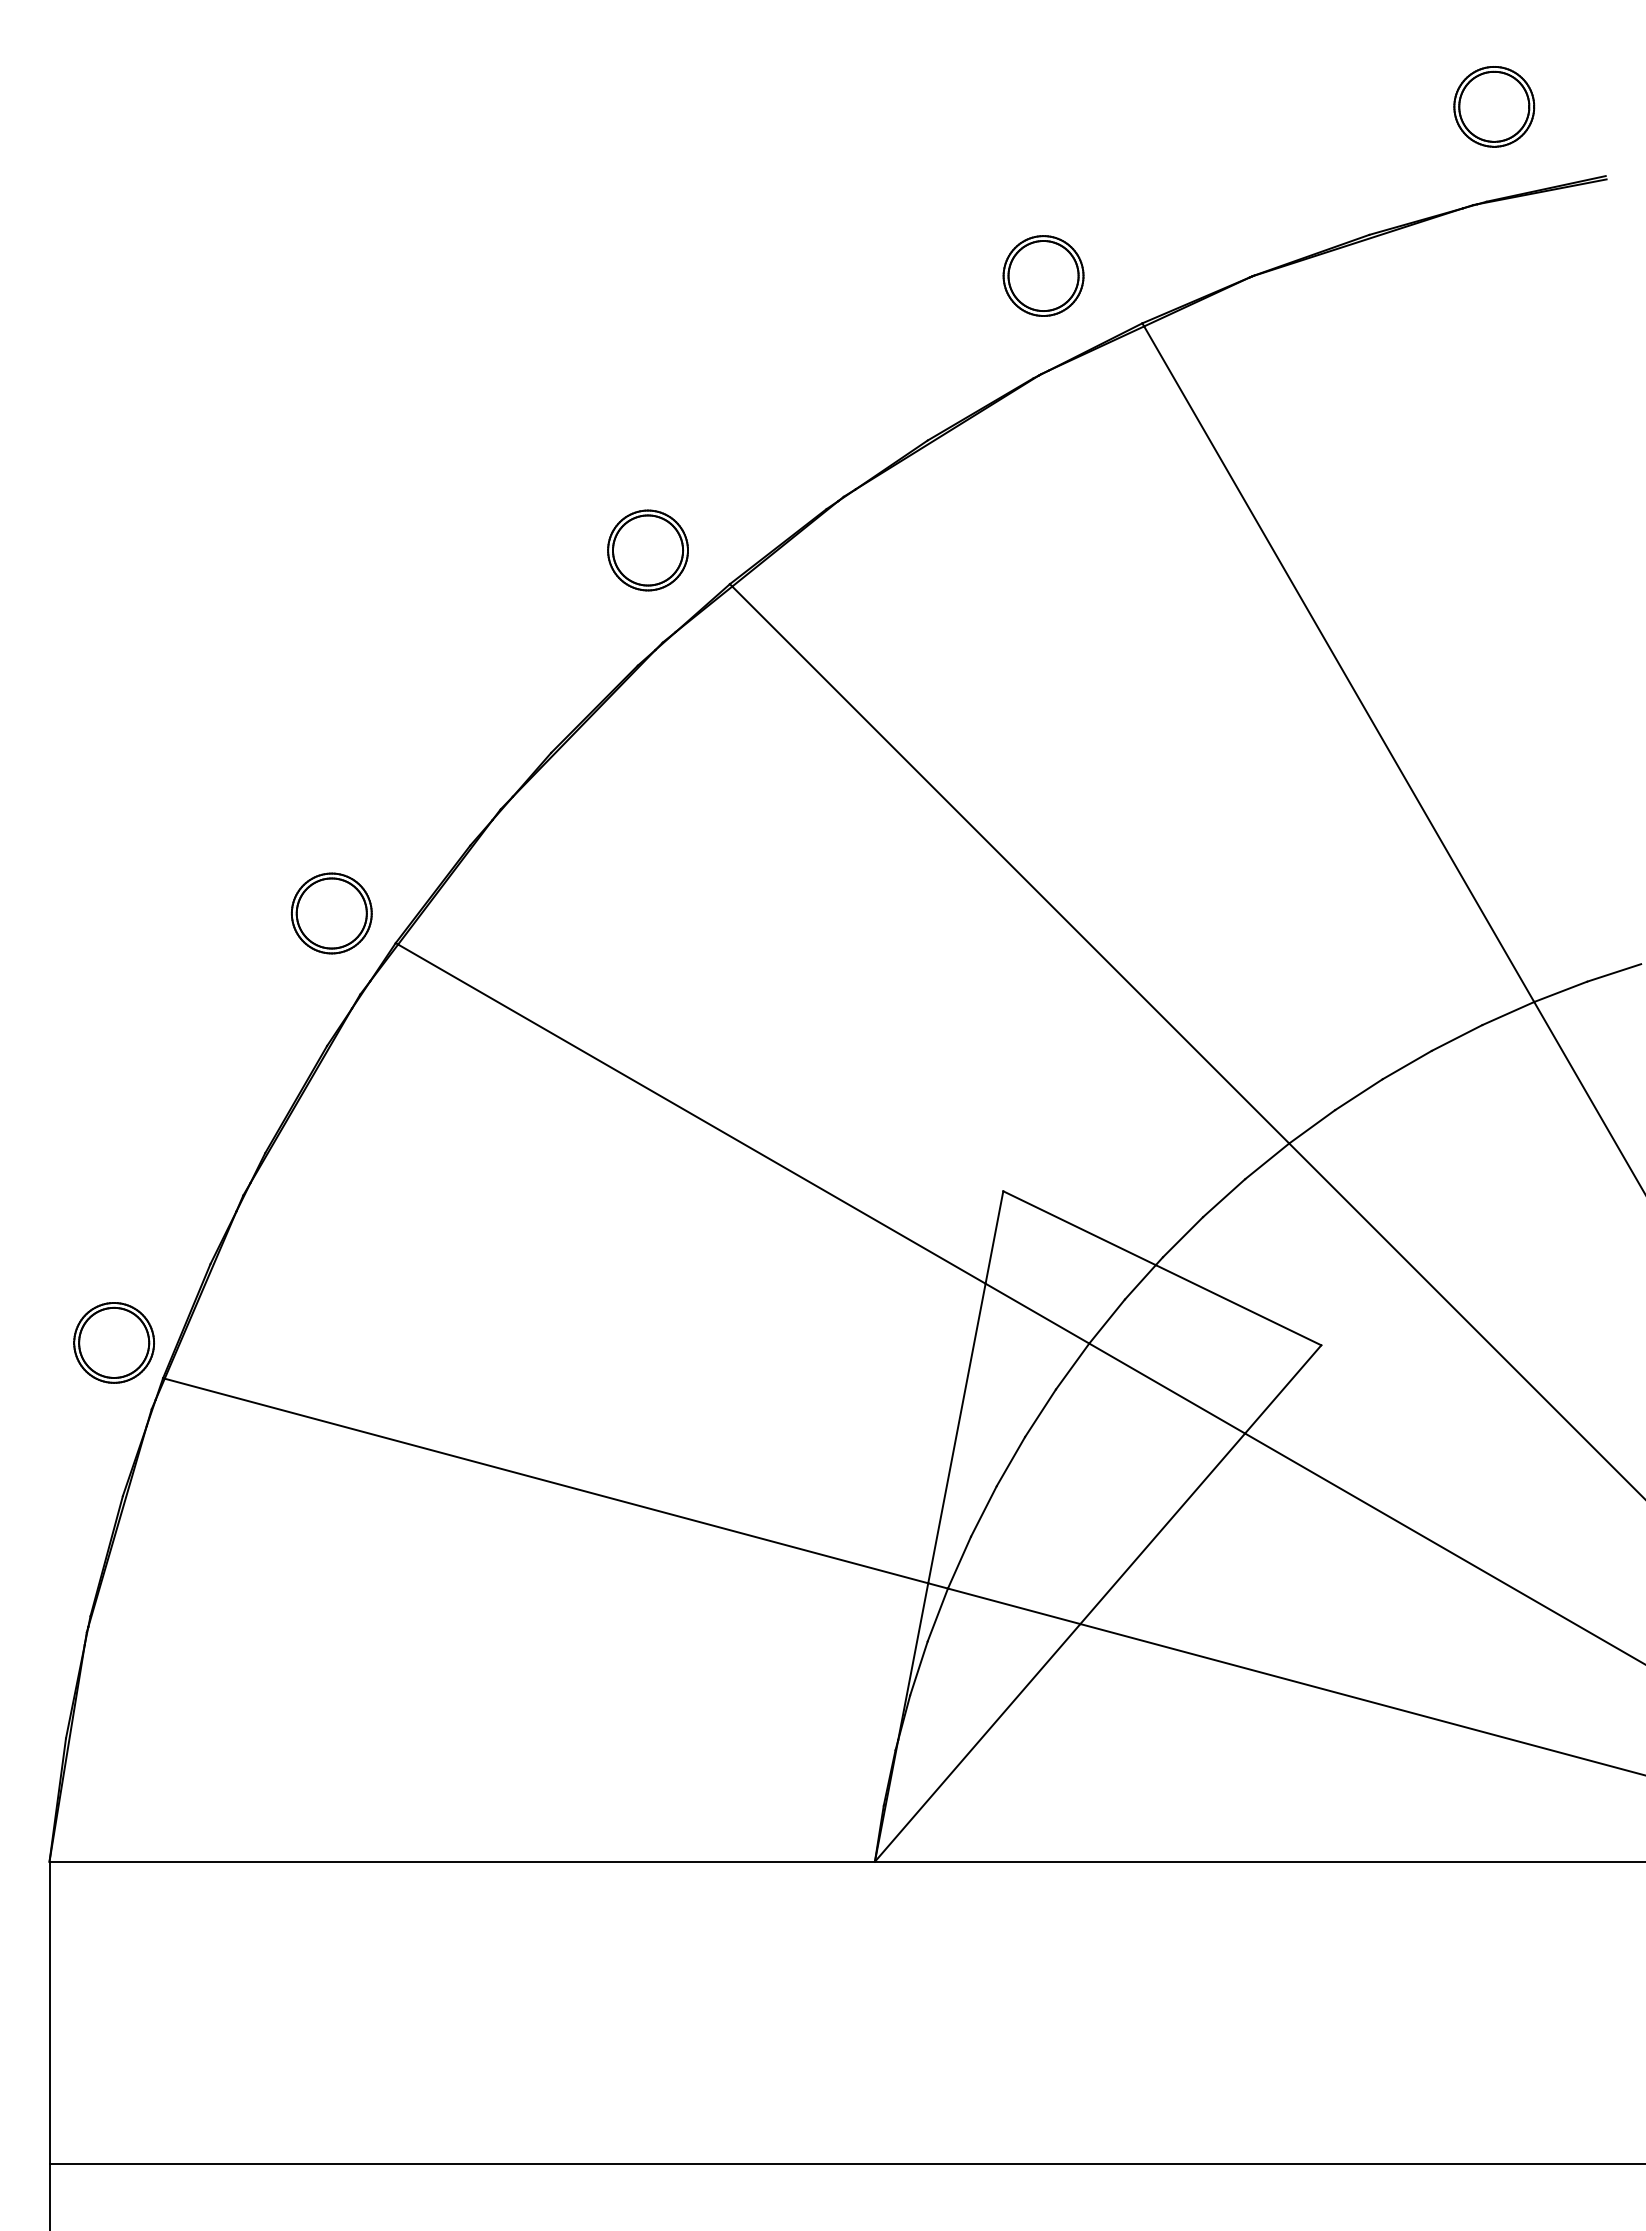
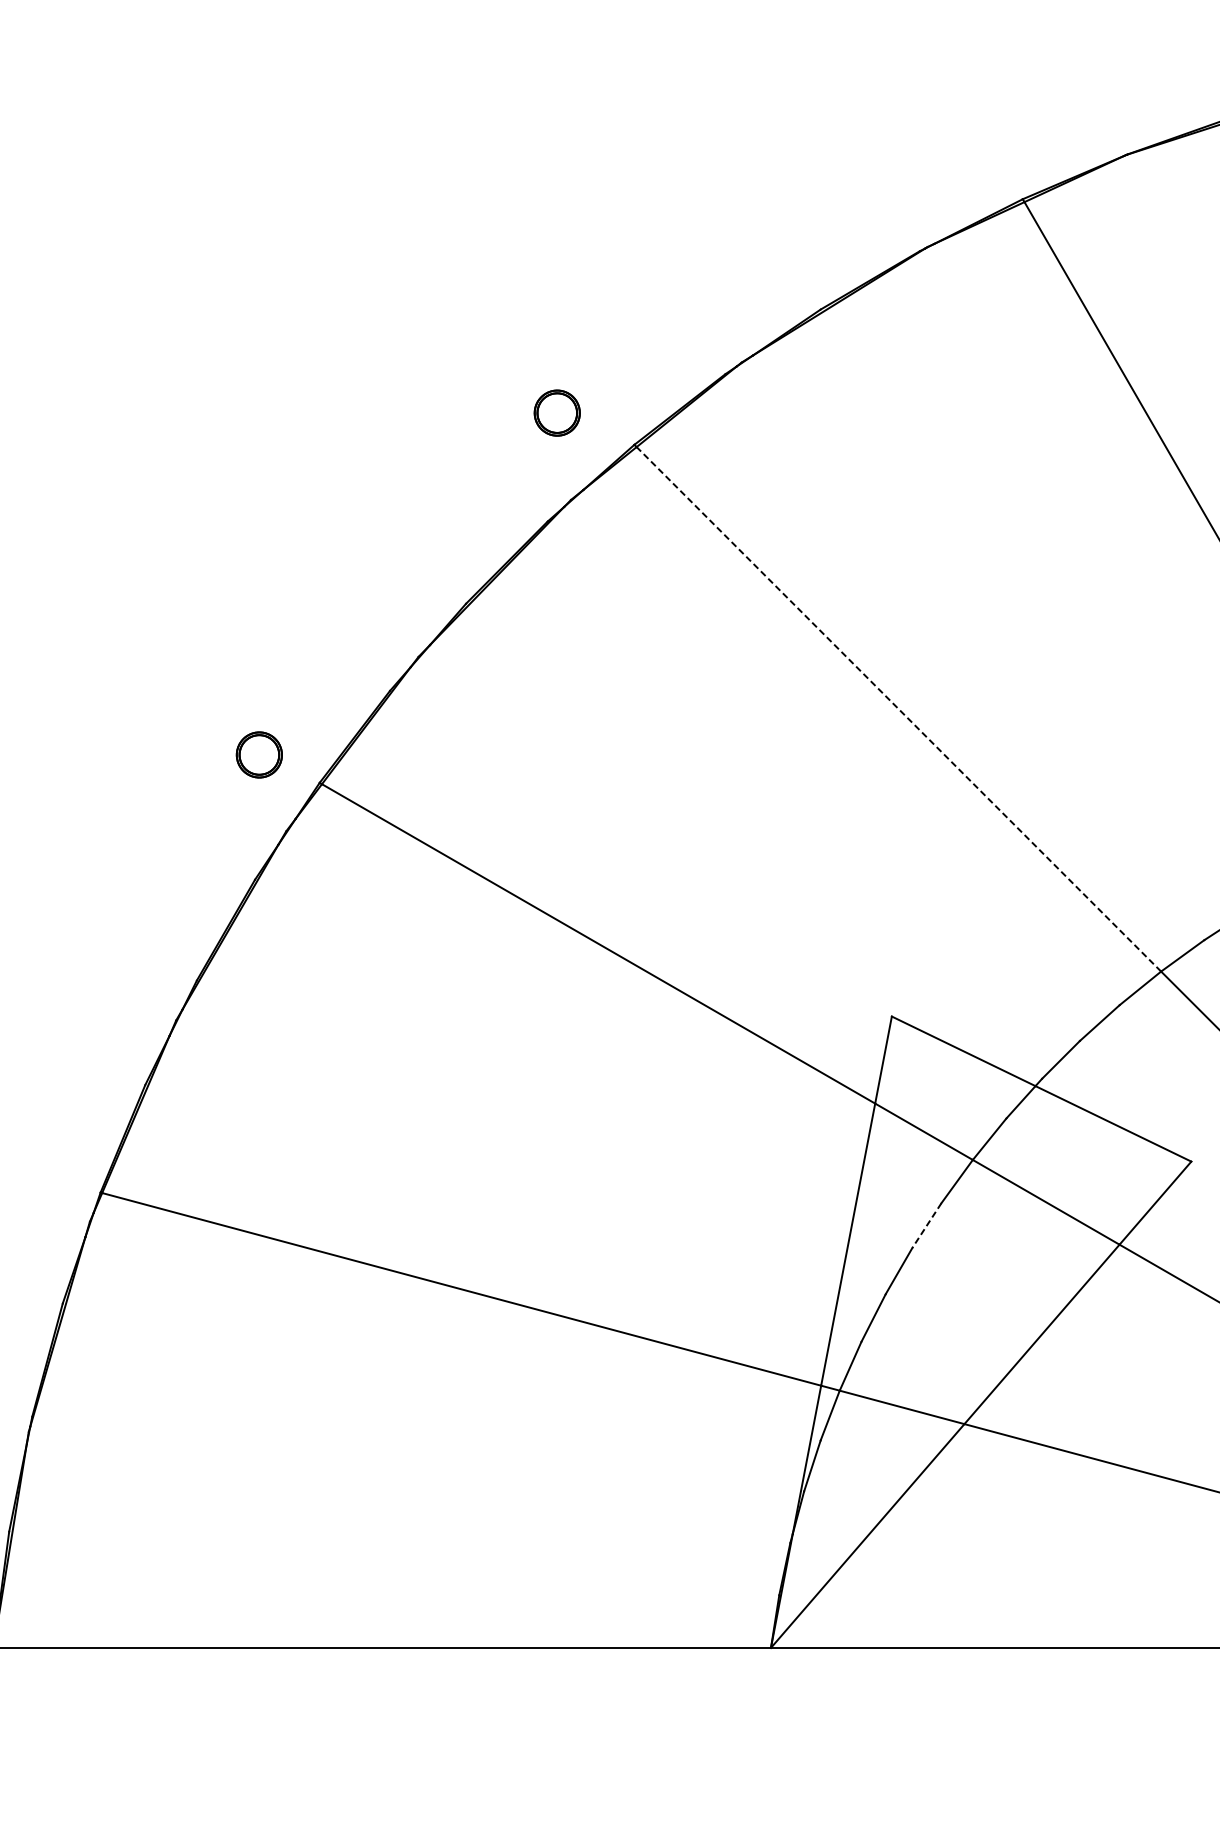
part: (1043, 275) -> (929, 154), removed
part: (647, 550) -> (556, 413), size x0.6
line: (1010, 865) -> (898, 709), solid -> dashed
part: (331, 913) -> (259, 754), size x0.6
part: (114, 1342) -> (54, 1158), removed
line: (1040, 1413) -> (926, 1225), solid -> dashed

